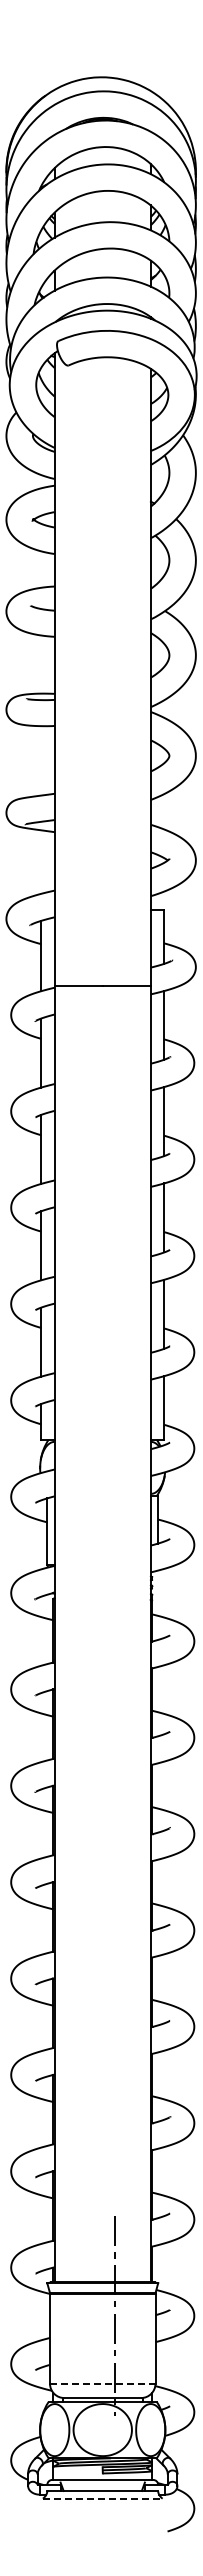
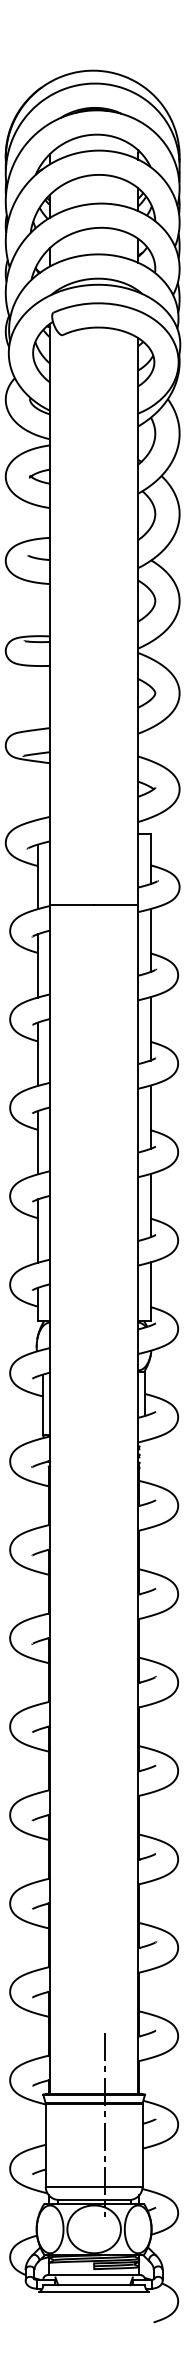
line: (102, 2383) -> (93, 2186), dashed -> solid
line: (102, 2498) -> (93, 2292), dashed -> solid

